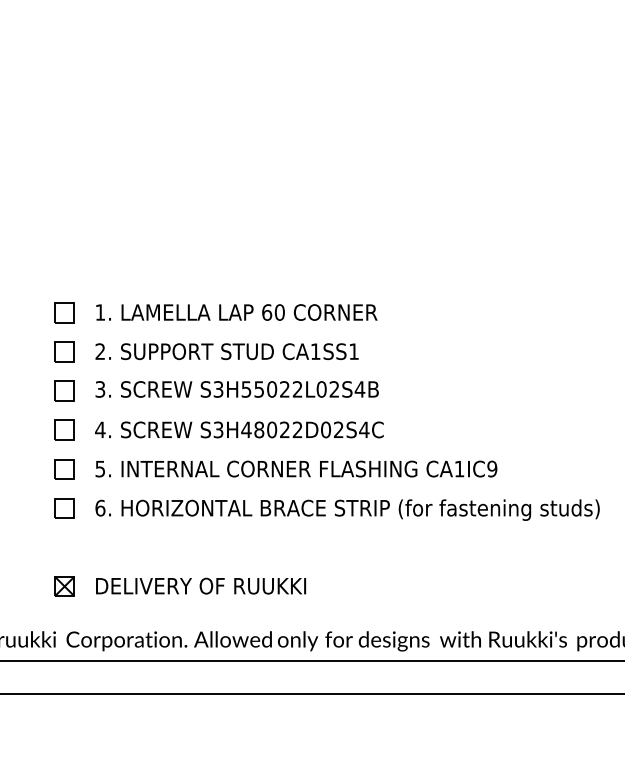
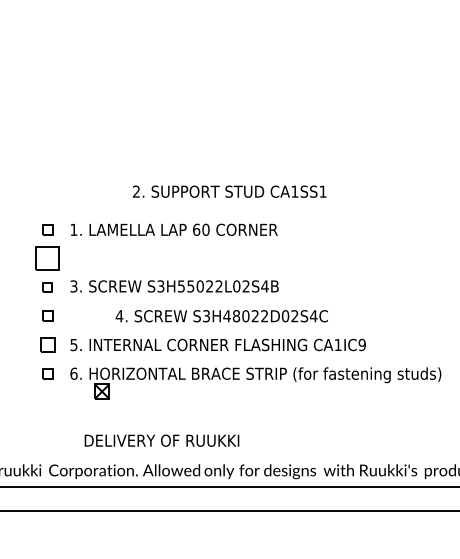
part: (64, 312) -> (47, 229), size x0.7
part: (64, 351) -> (47, 258), size x1.6
text: (226, 351) -> (229, 191), moved
part: (64, 390) -> (47, 287), size x0.6
part: (64, 429) -> (47, 315), size x0.7
text: (239, 429) -> (221, 315), moved
part: (64, 508) -> (47, 374), size x0.7
text: (200, 585) -> (161, 440), moved
part: (64, 586) -> (102, 391), moved

